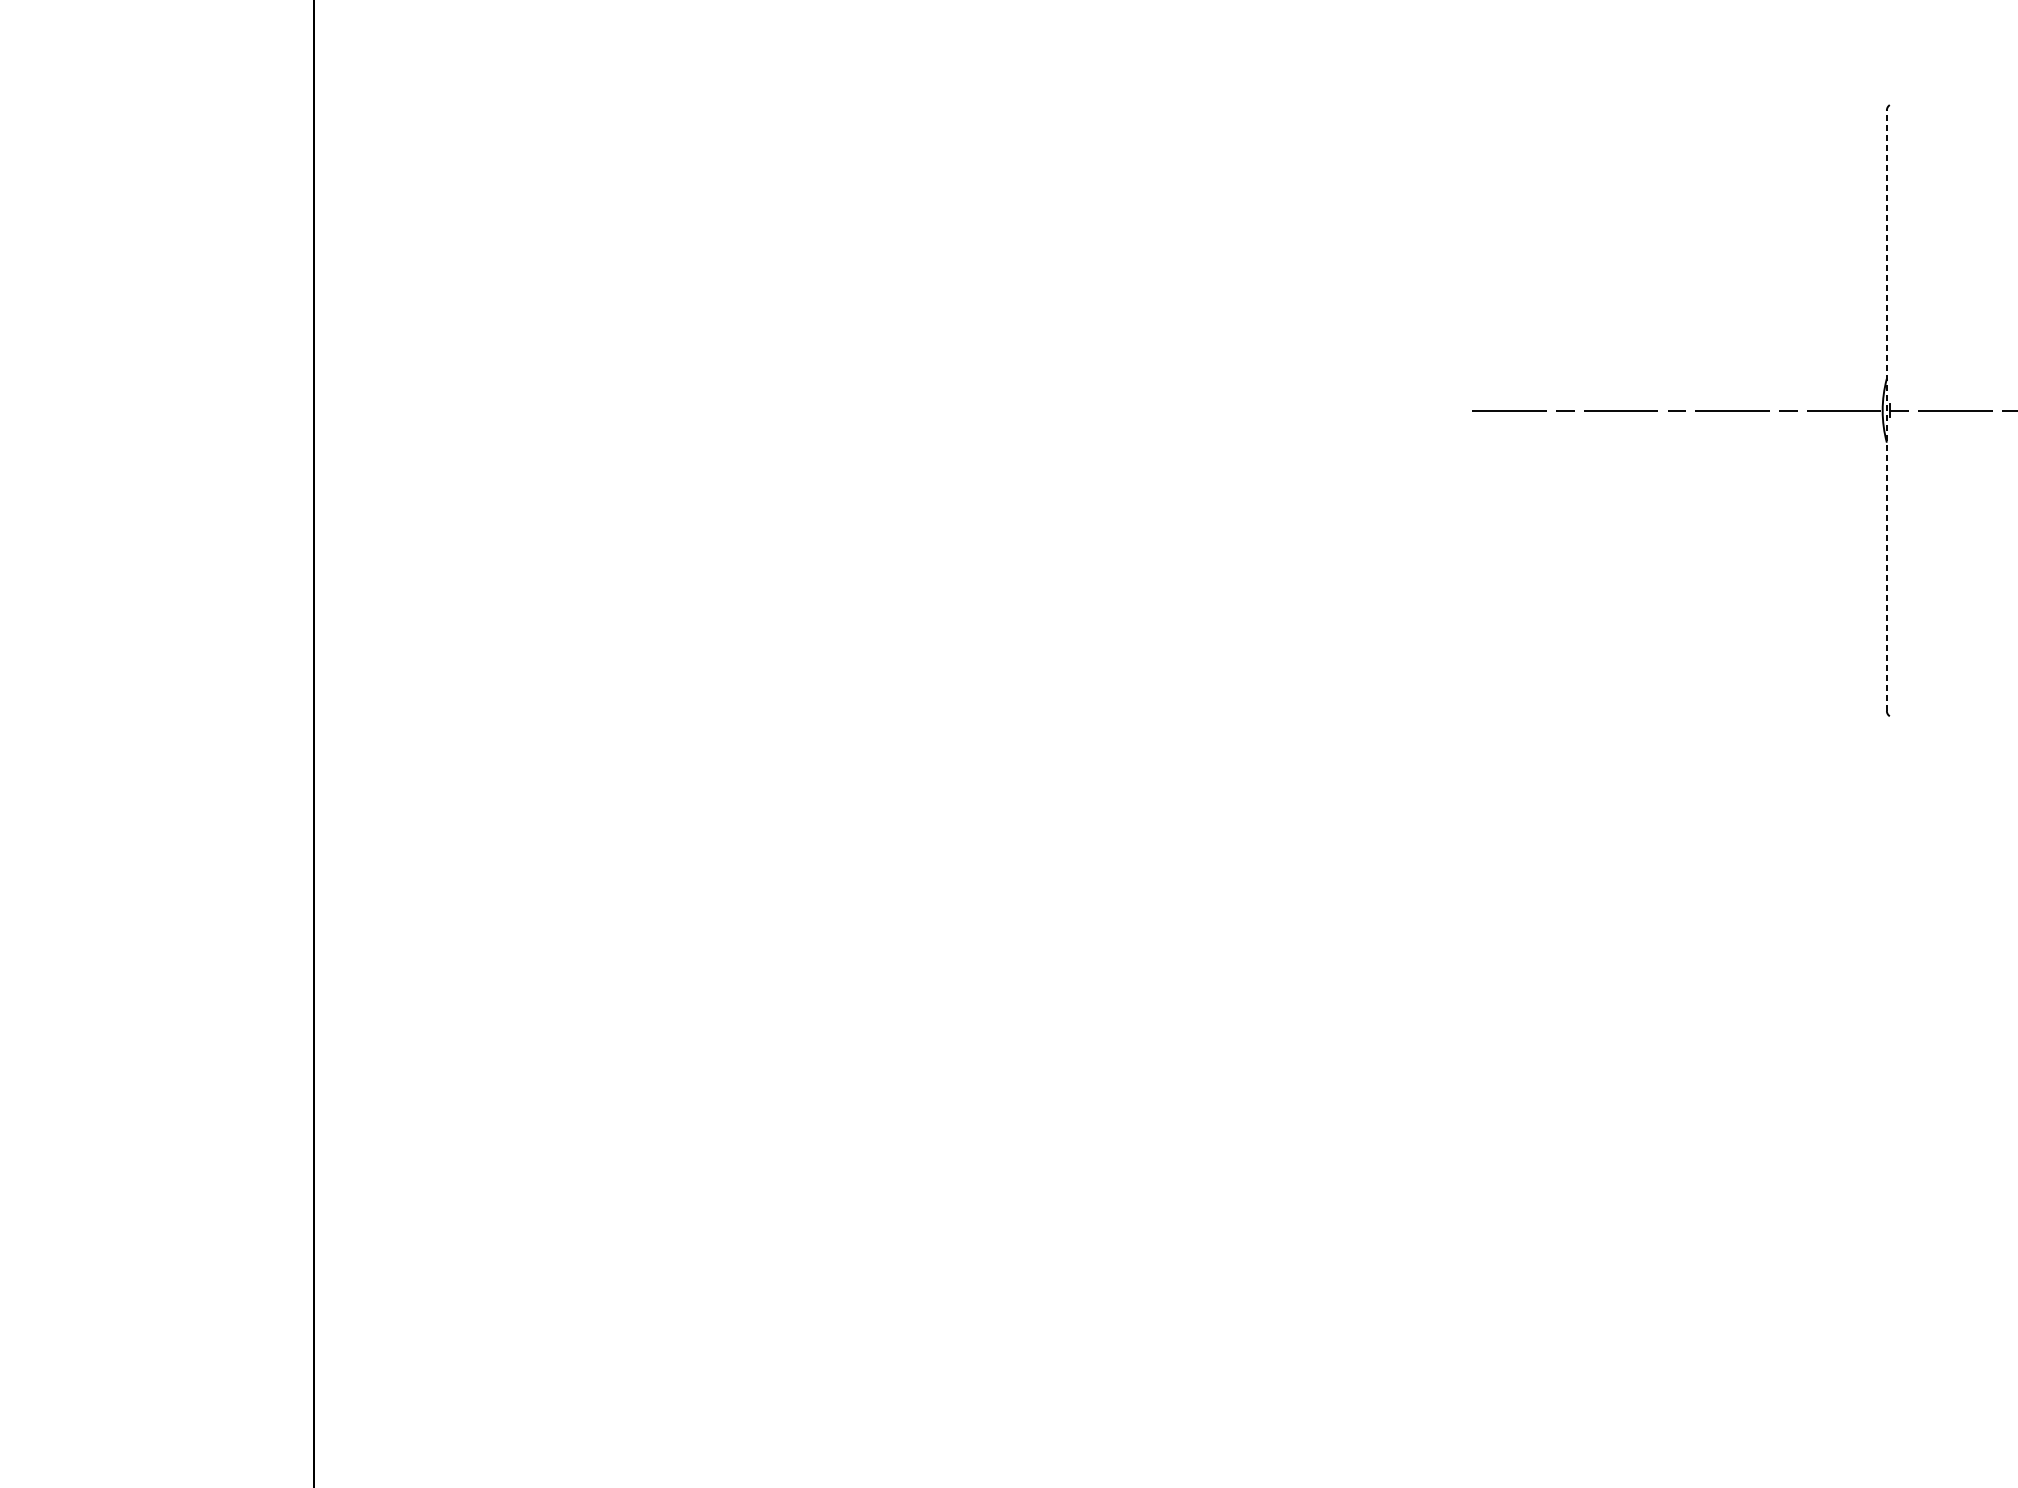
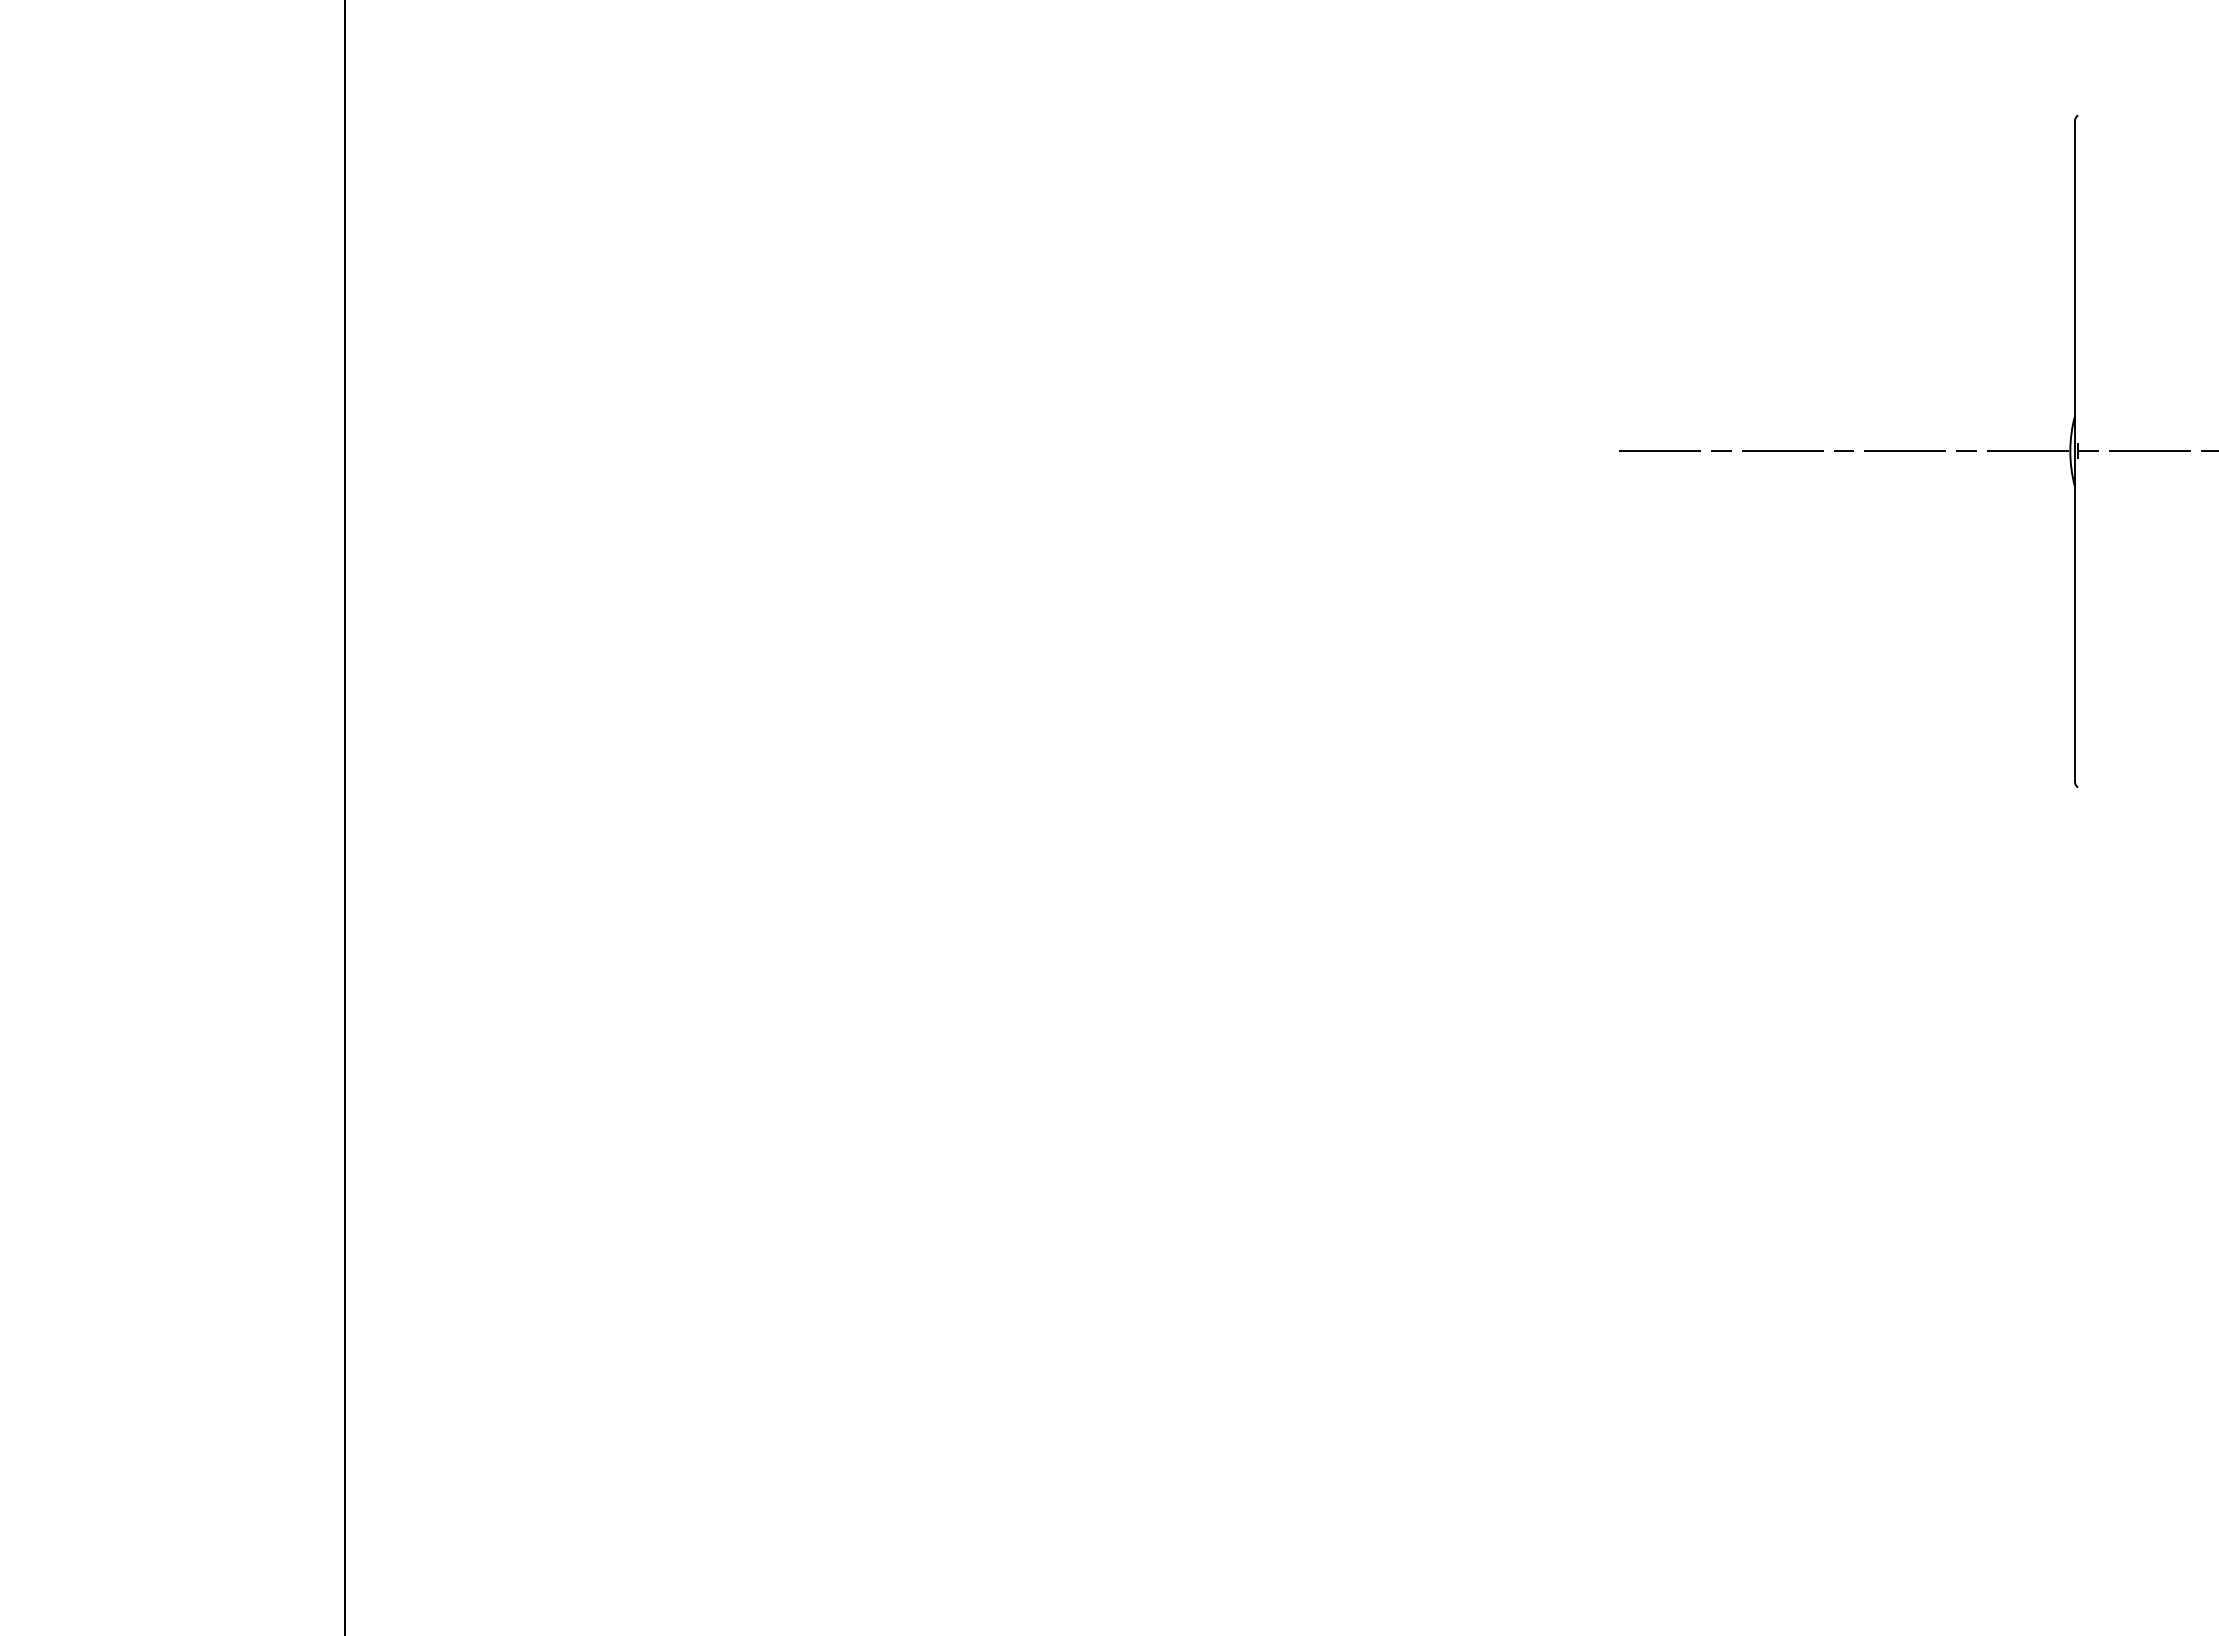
line: (1886, 409) -> (2074, 450), dashed -> solid

